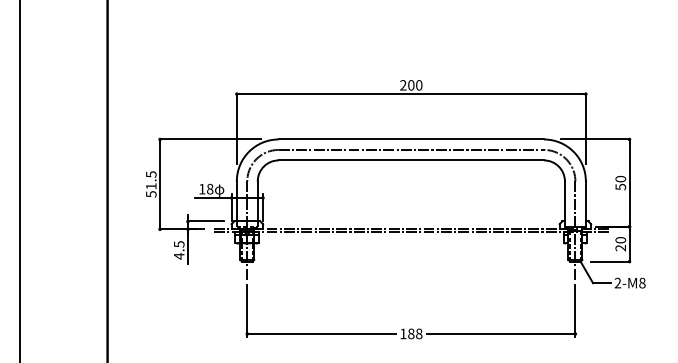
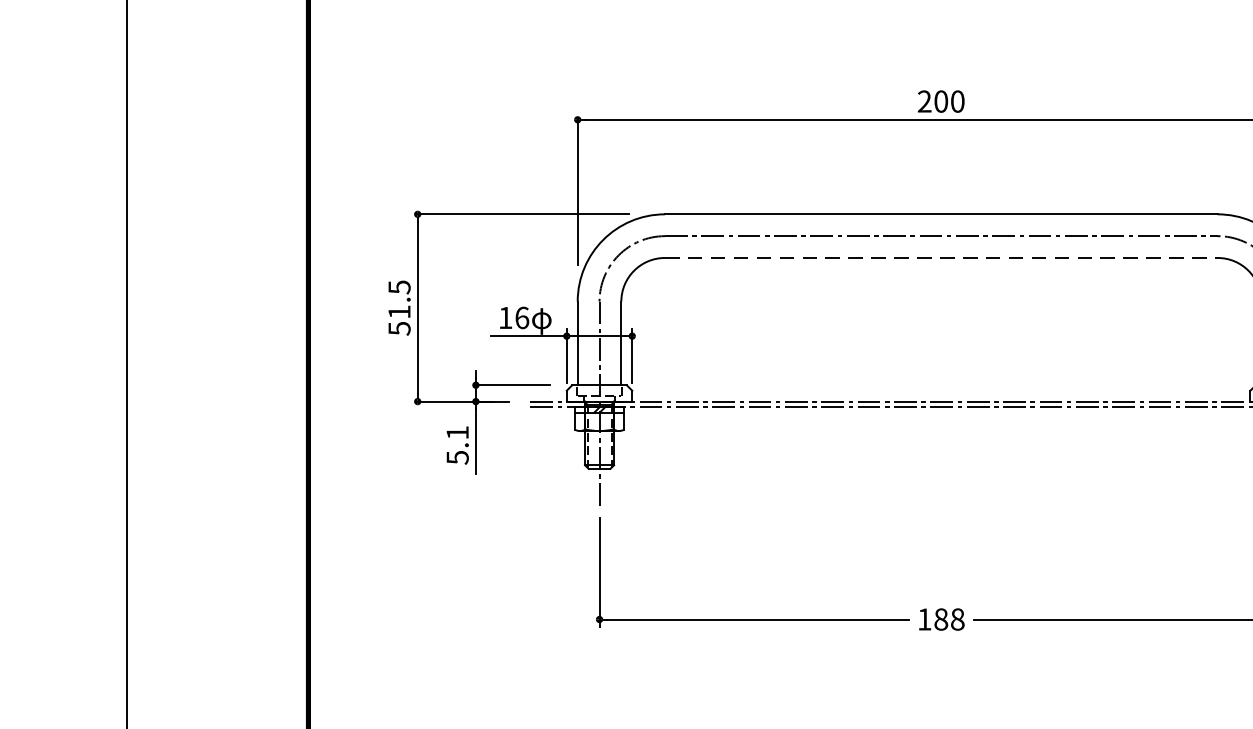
line: (411, 160) -> (941, 258), solid -> dashed
text: (210, 188) -> (522, 316), 18 -> 16
text: (179, 250) -> (458, 445), 4.5 -> 5.1

